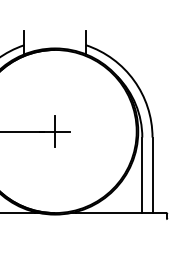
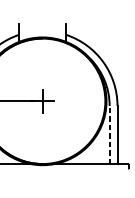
line: (142, 175) -> (109, 135), solid -> dashed

